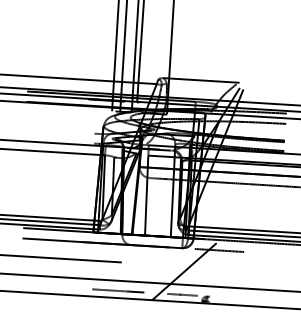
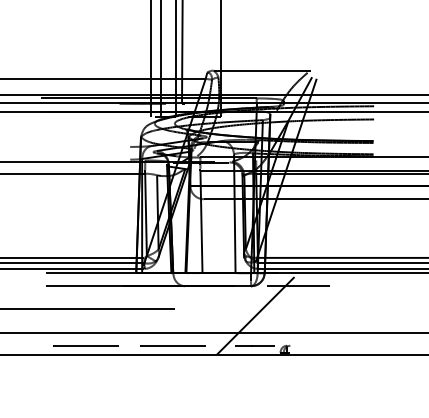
line: (50, 286) -> (85, 345), added

